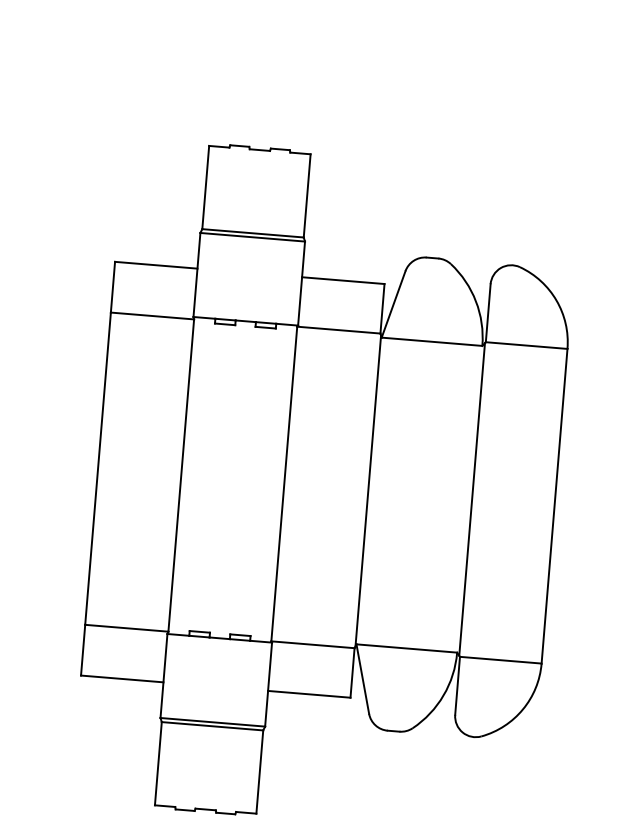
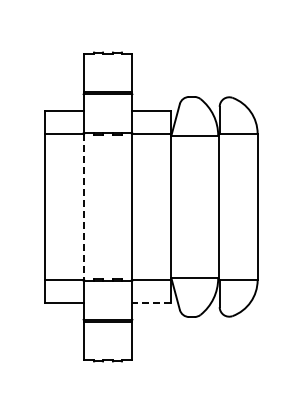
line: (182, 476) -> (84, 207), solid -> dashed
line: (309, 694) -> (151, 303), solid -> dashed

